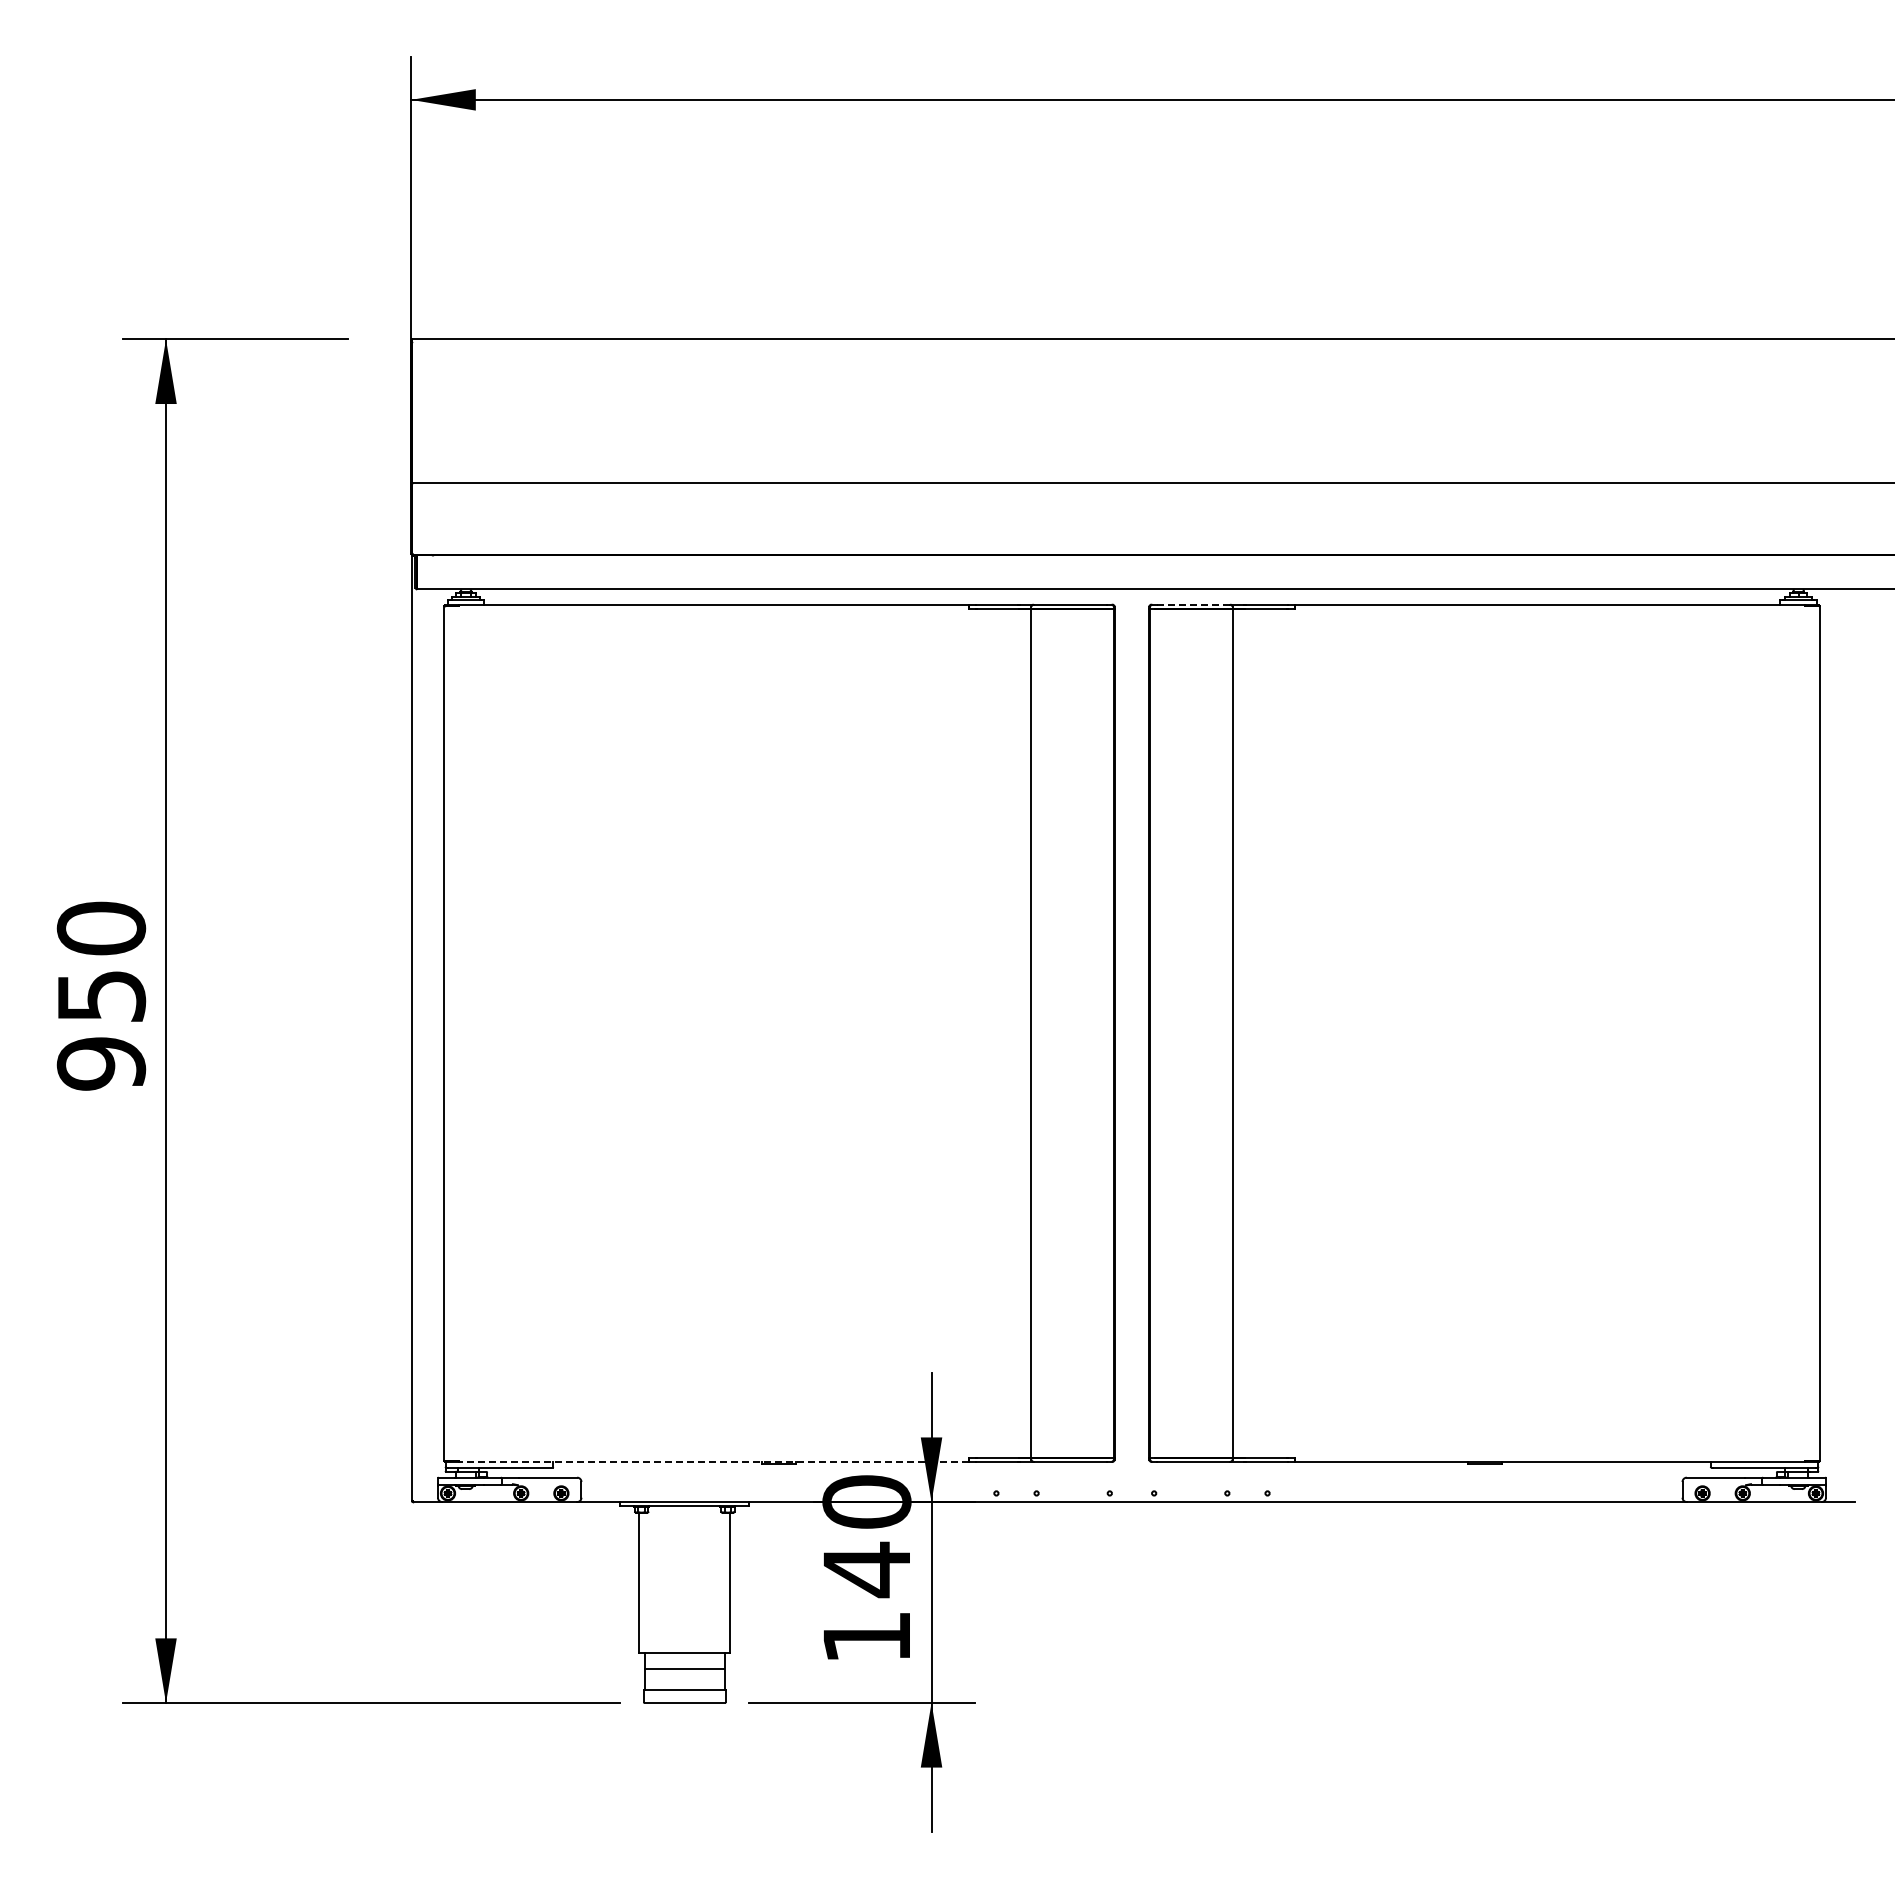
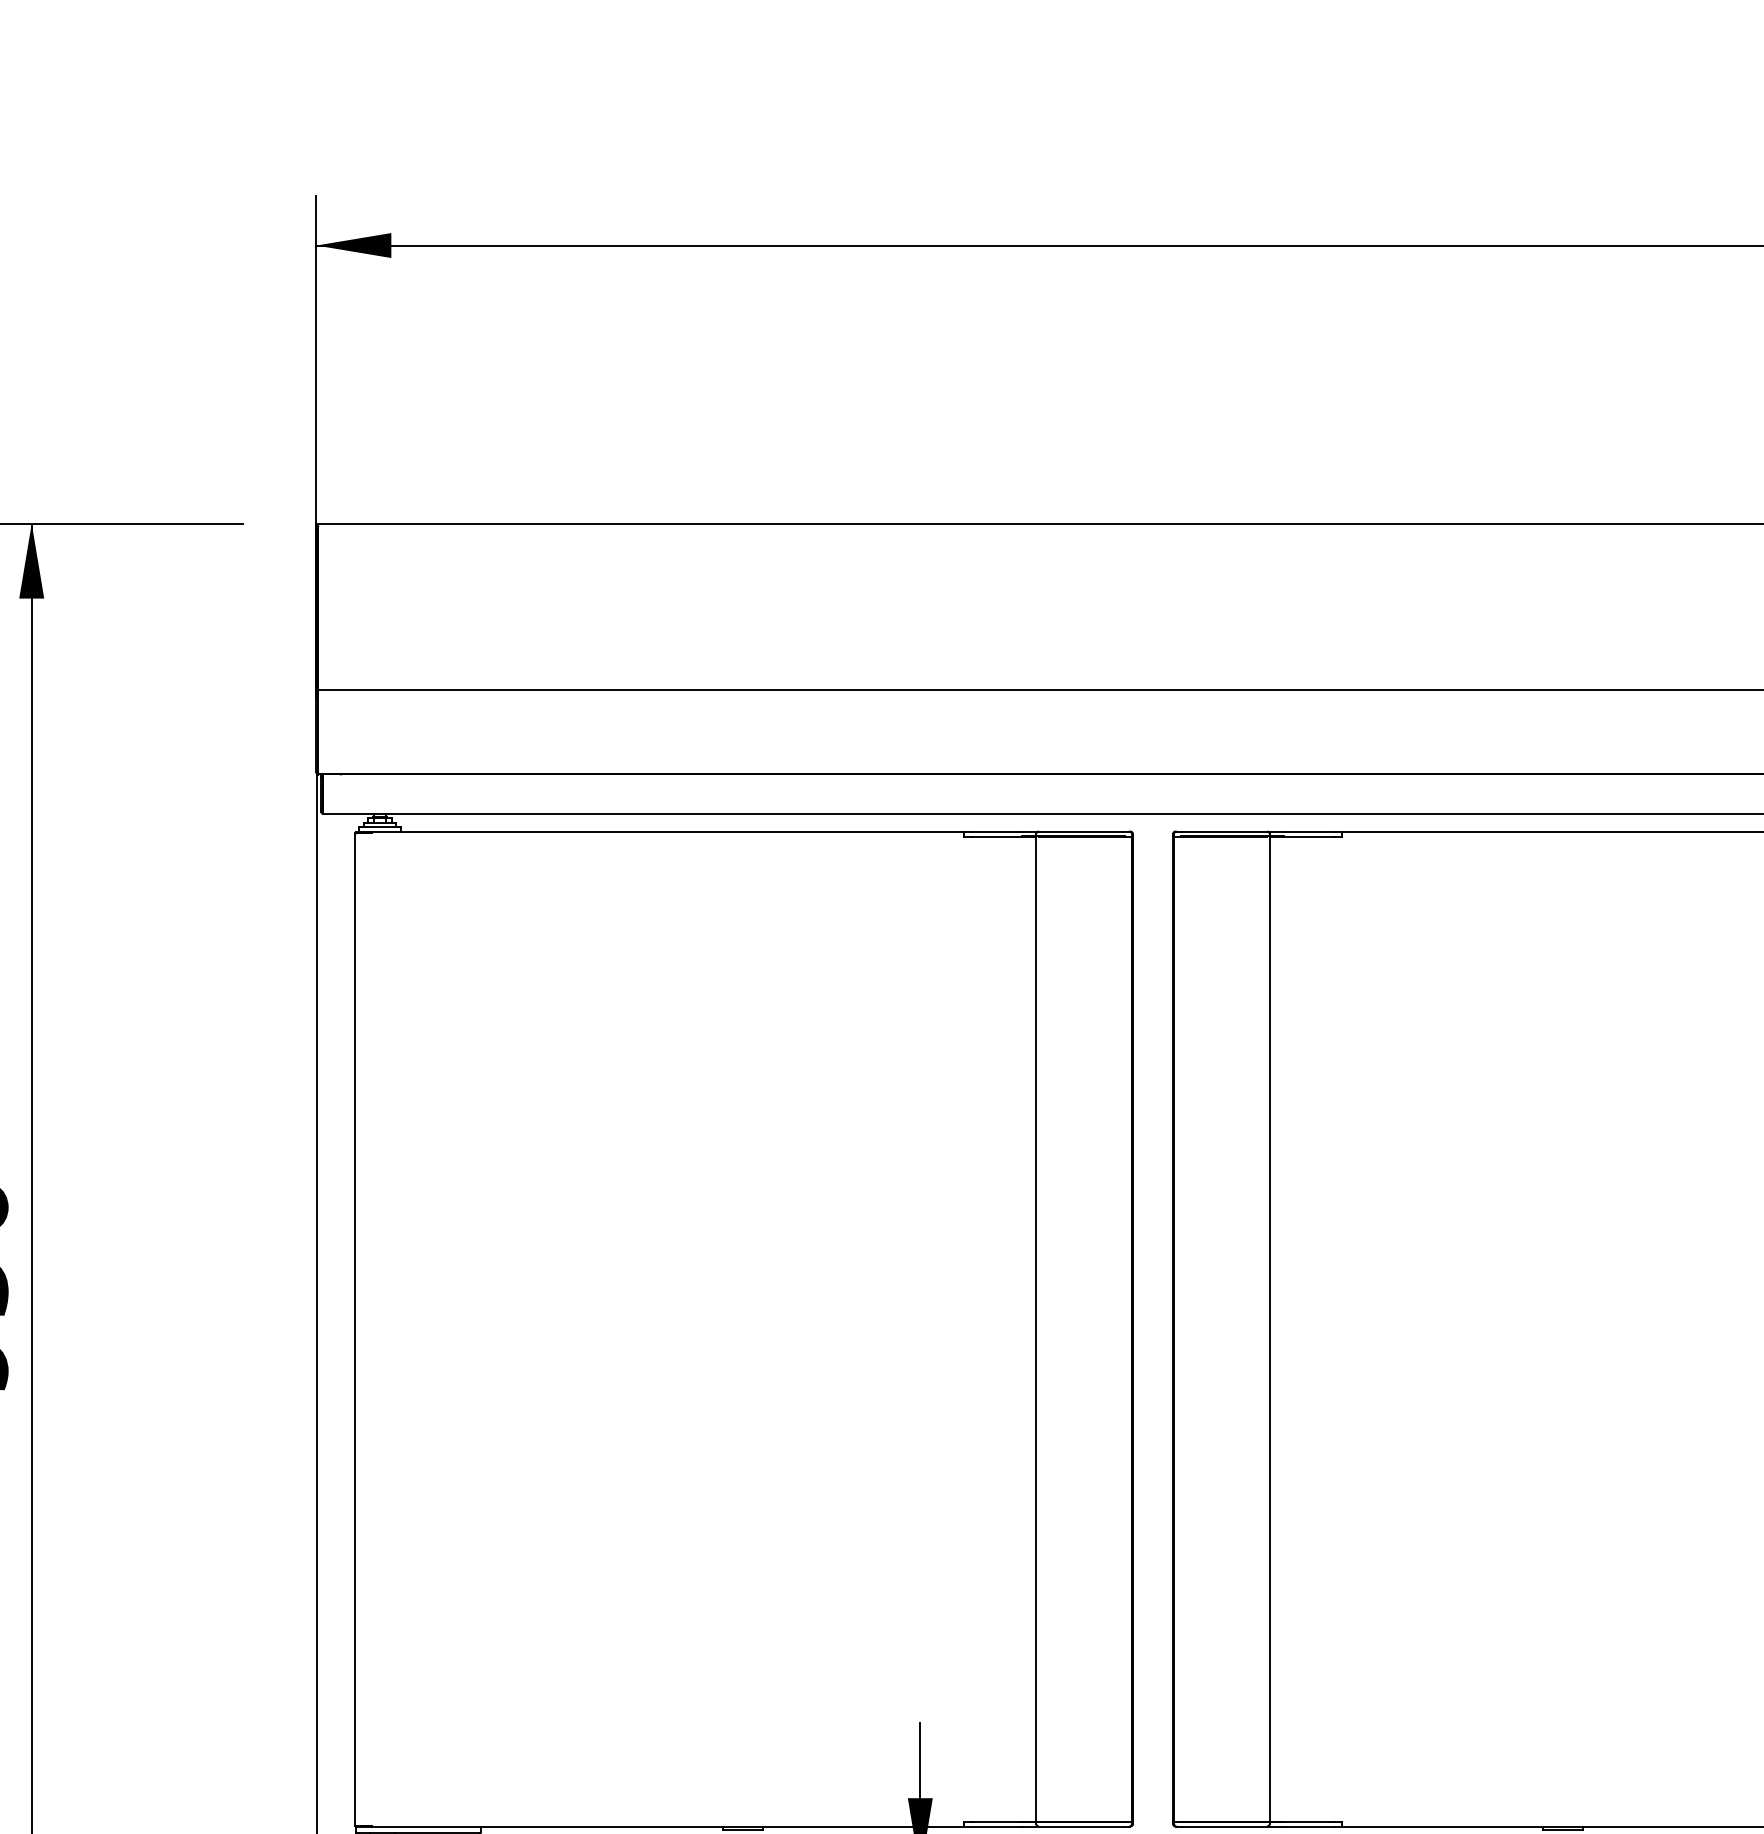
line: (1193, 604) -> (1224, 831), dashed -> solid
line: (713, 1461) -> (667, 1826), dashed -> solid

